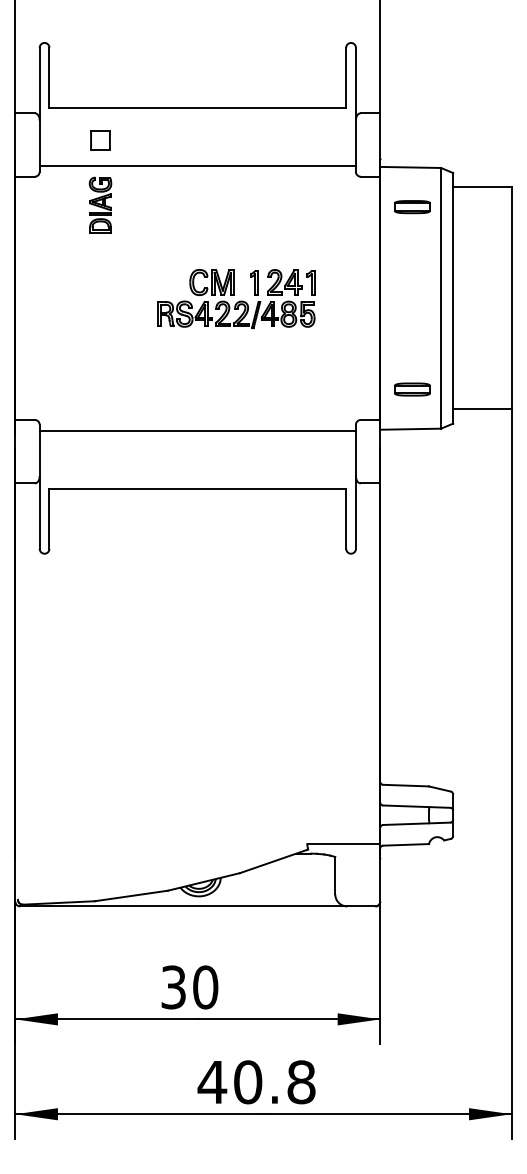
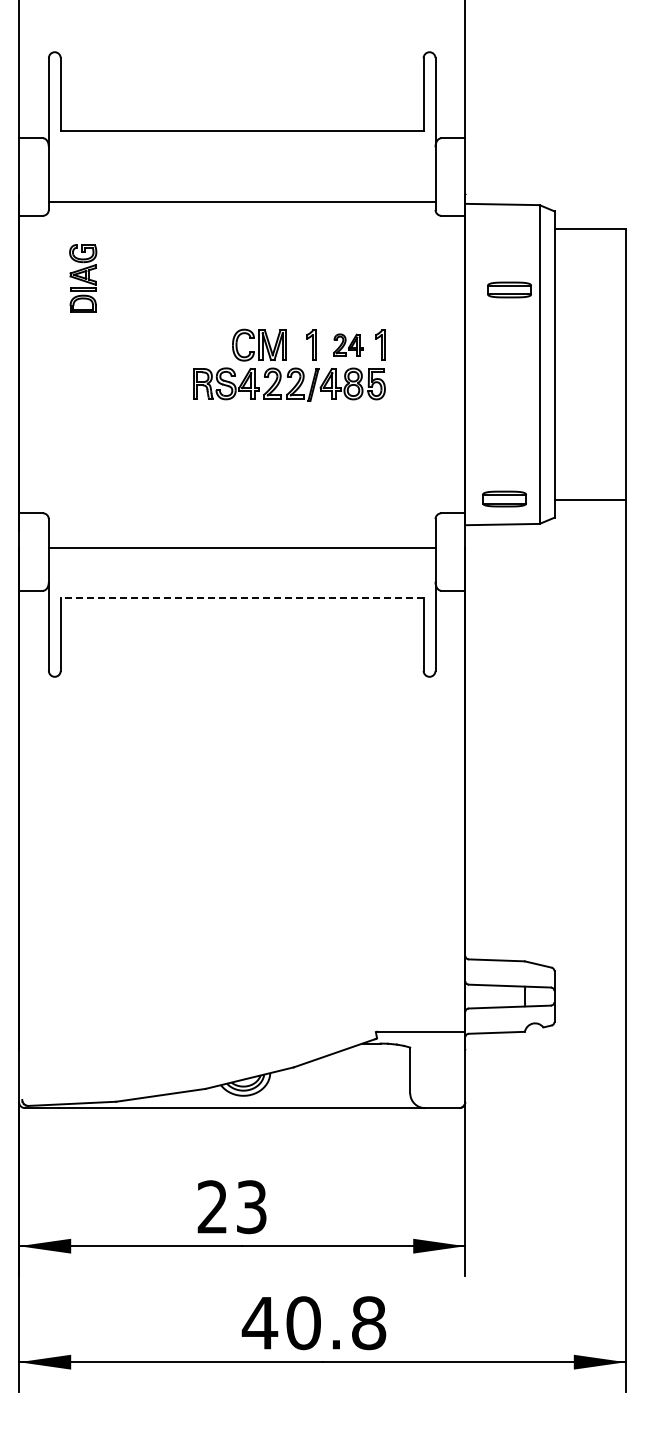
part: (99, 140) -> (122, 171), removed
part: (100, 205) -> (83, 278), moved
part: (412, 206) -> (509, 289), moved
part: (284, 281) -> (348, 344), size x0.7
part: (412, 389) -> (504, 498), moved
line: (197, 430) -> (241, 547), moved
line: (197, 488) -> (241, 597), solid -> dashed
text: (189, 987) -> (232, 1207), 30 -> 23

